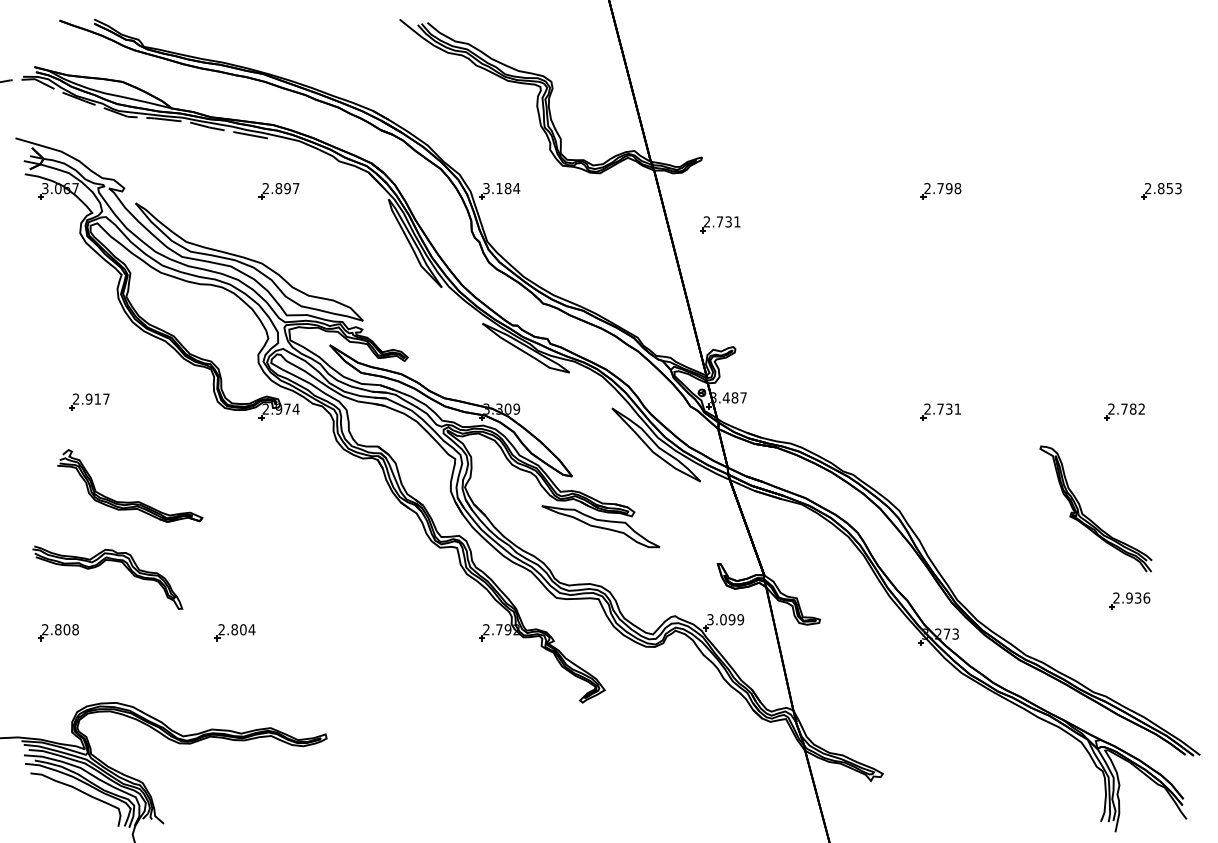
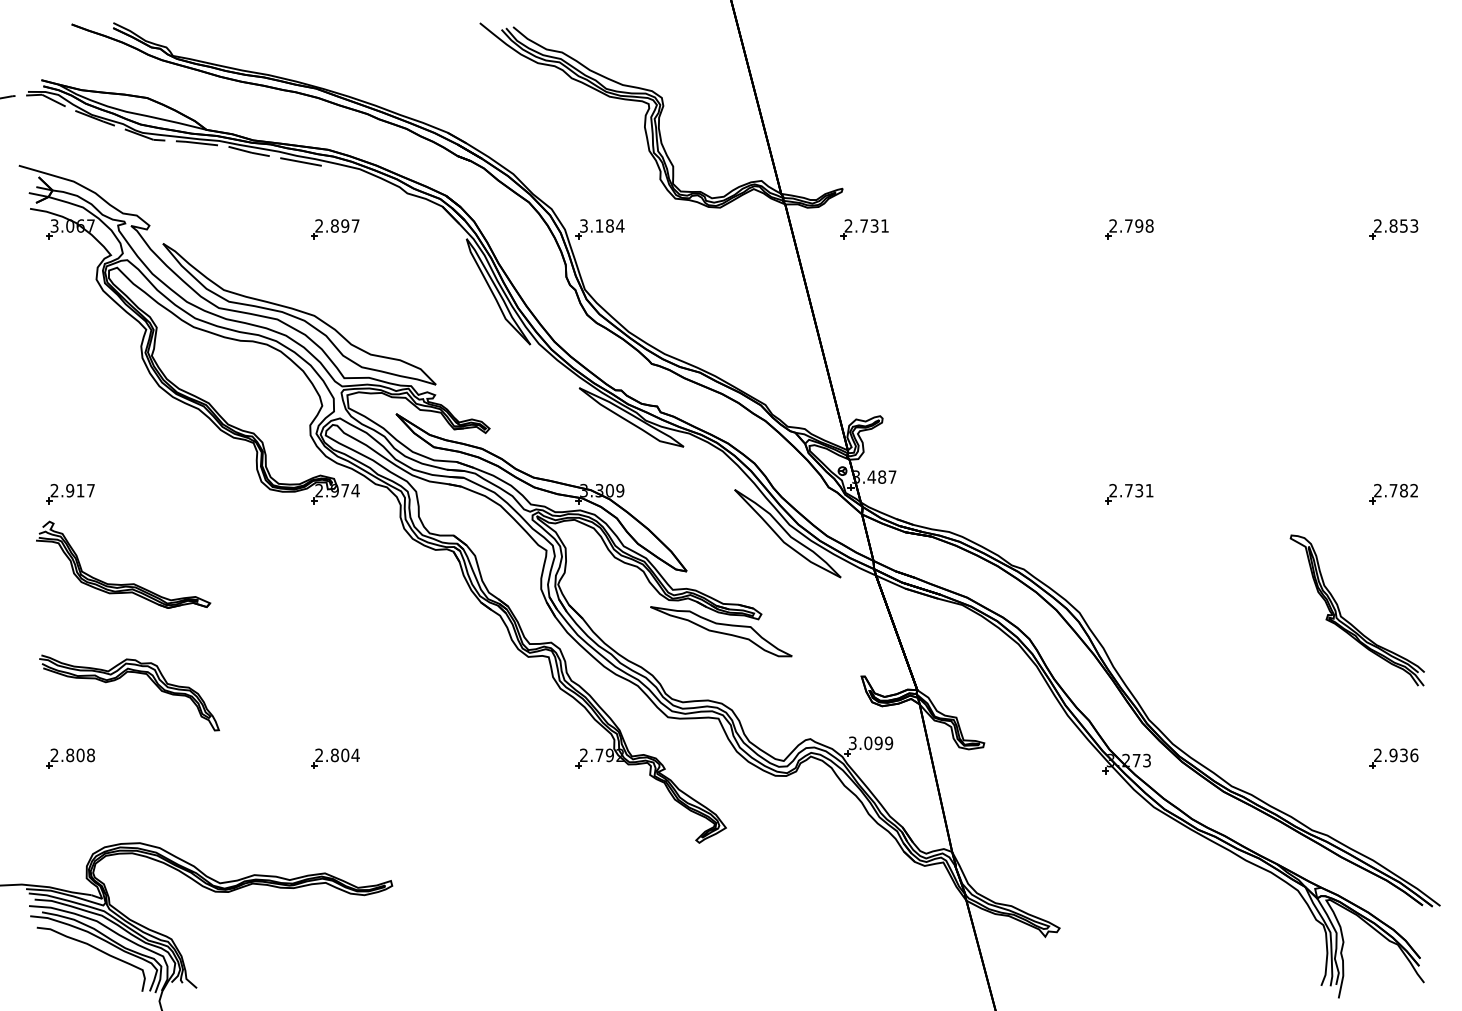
part: (720, 224) -> (864, 229), moved
part: (89, 402) -> (70, 494), moved
part: (1124, 412) -> (1393, 494), moved
part: (130, 501) -> (123, 583), moved
part: (1090, 519) -> (1350, 622), moved
part: (1129, 600) -> (1393, 758), moved
part: (235, 632) -> (335, 758), moved

